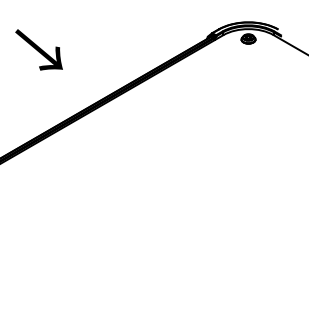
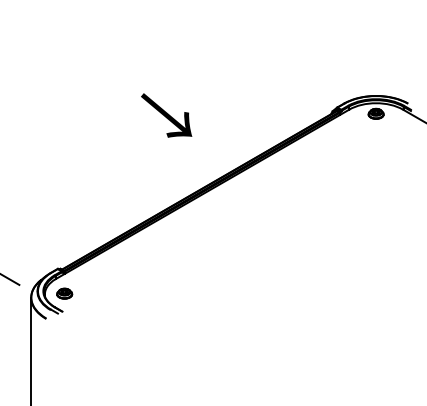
text: (39, 49) -> (166, 115), moved

